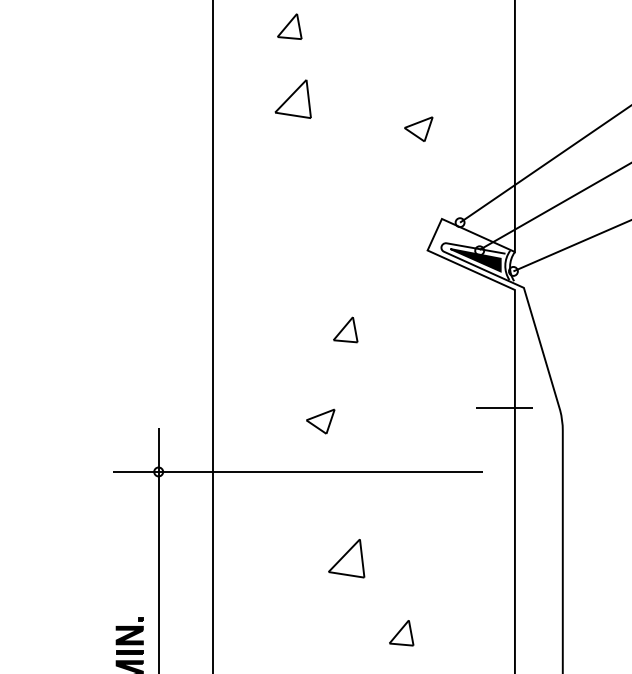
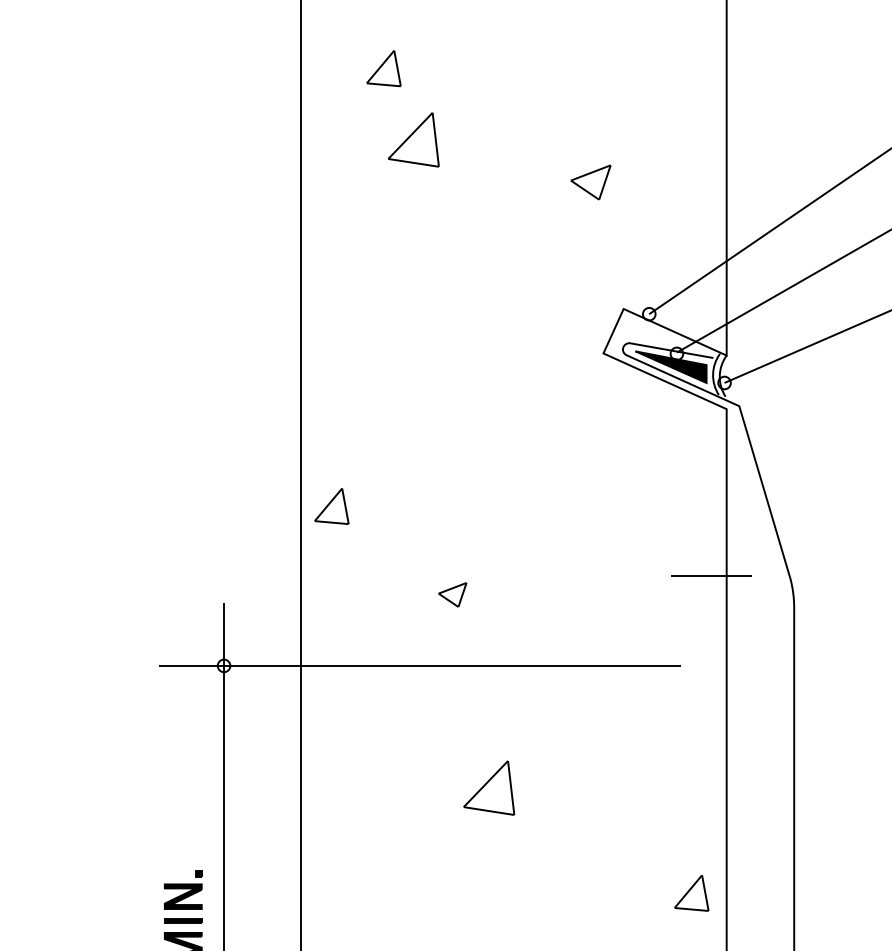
part: (289, 26) -> (383, 68), moved
part: (345, 329) -> (331, 506), moved
part: (320, 421) -> (452, 594), size x0.7
part: (401, 633) -> (691, 893), moved

